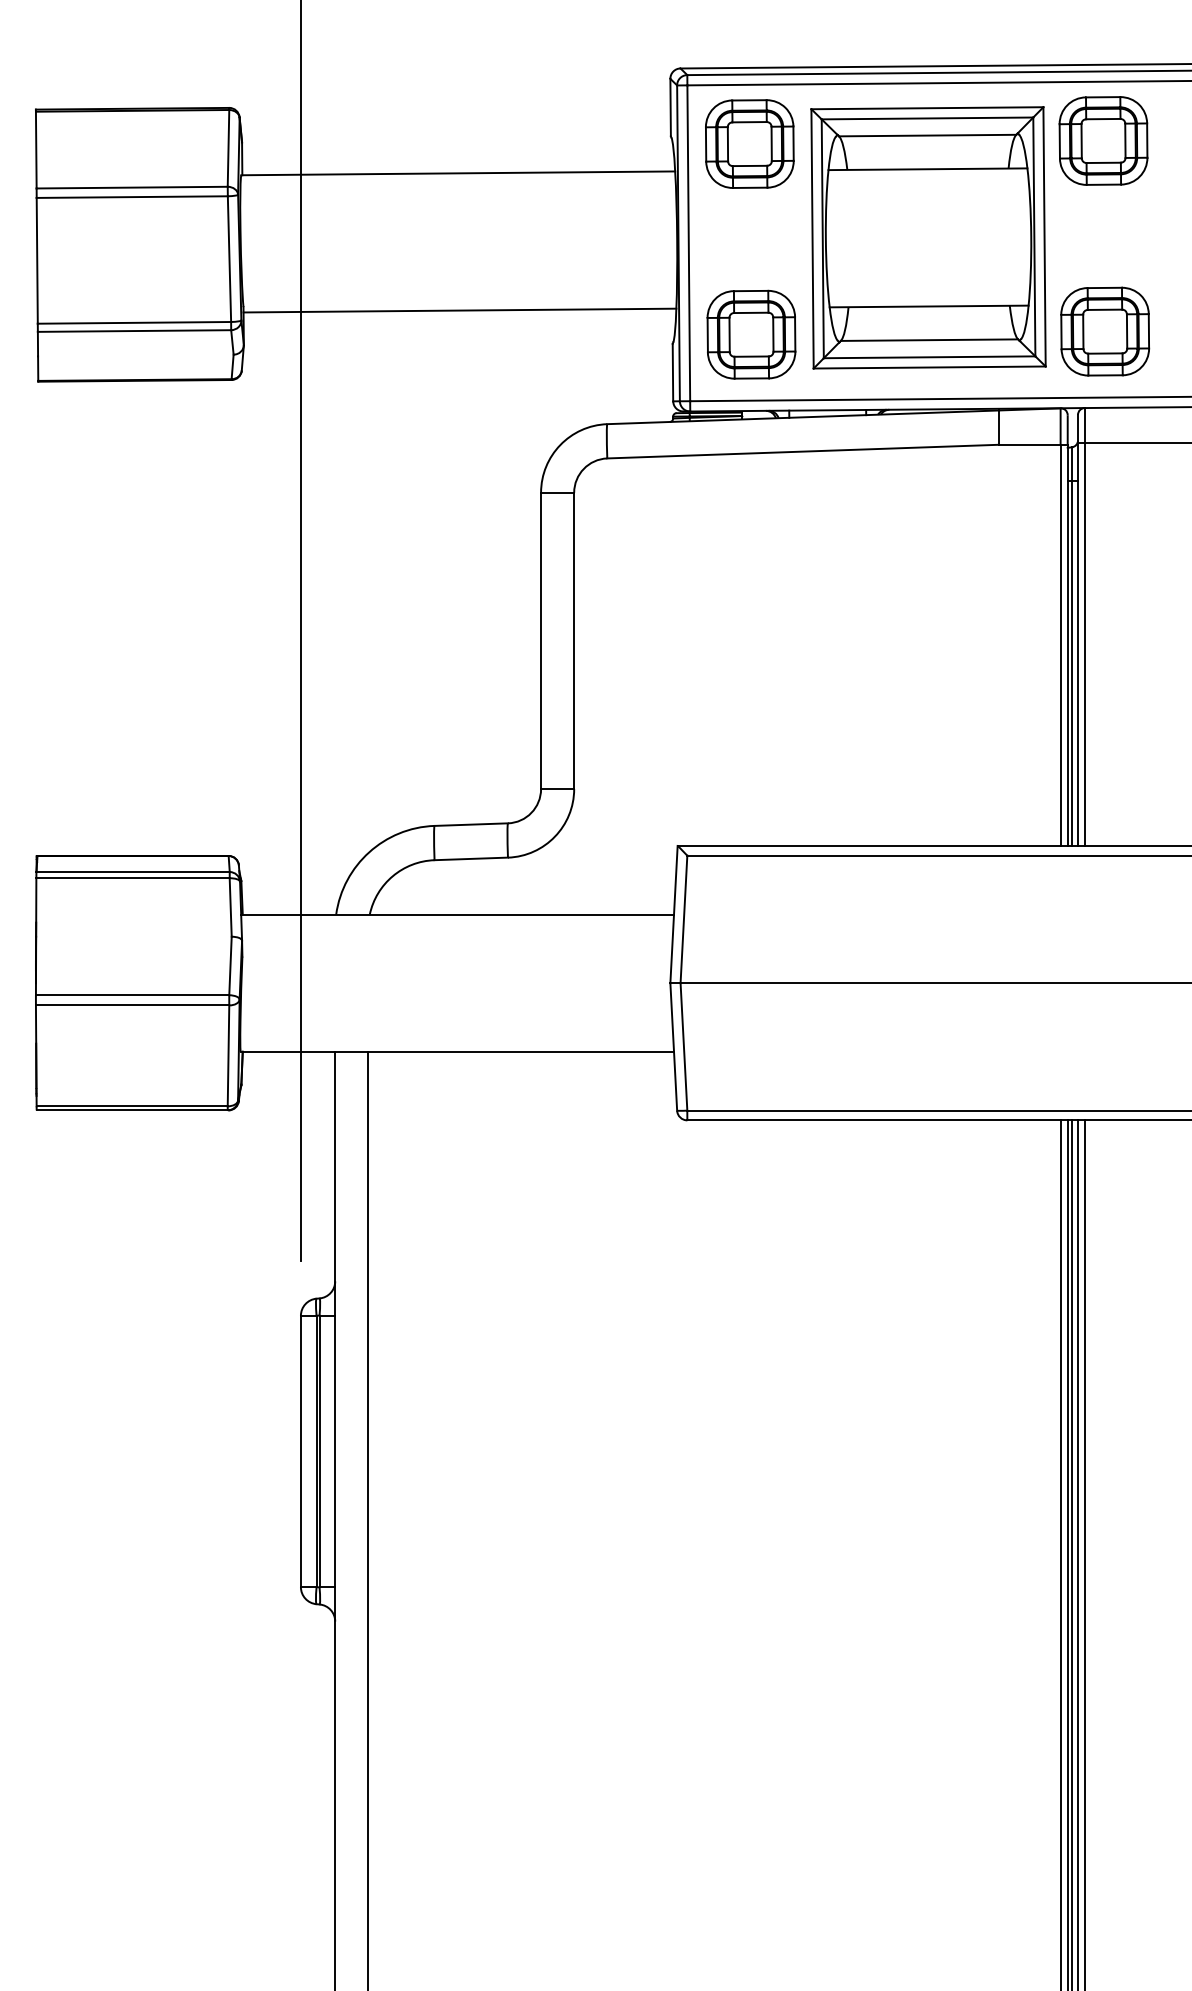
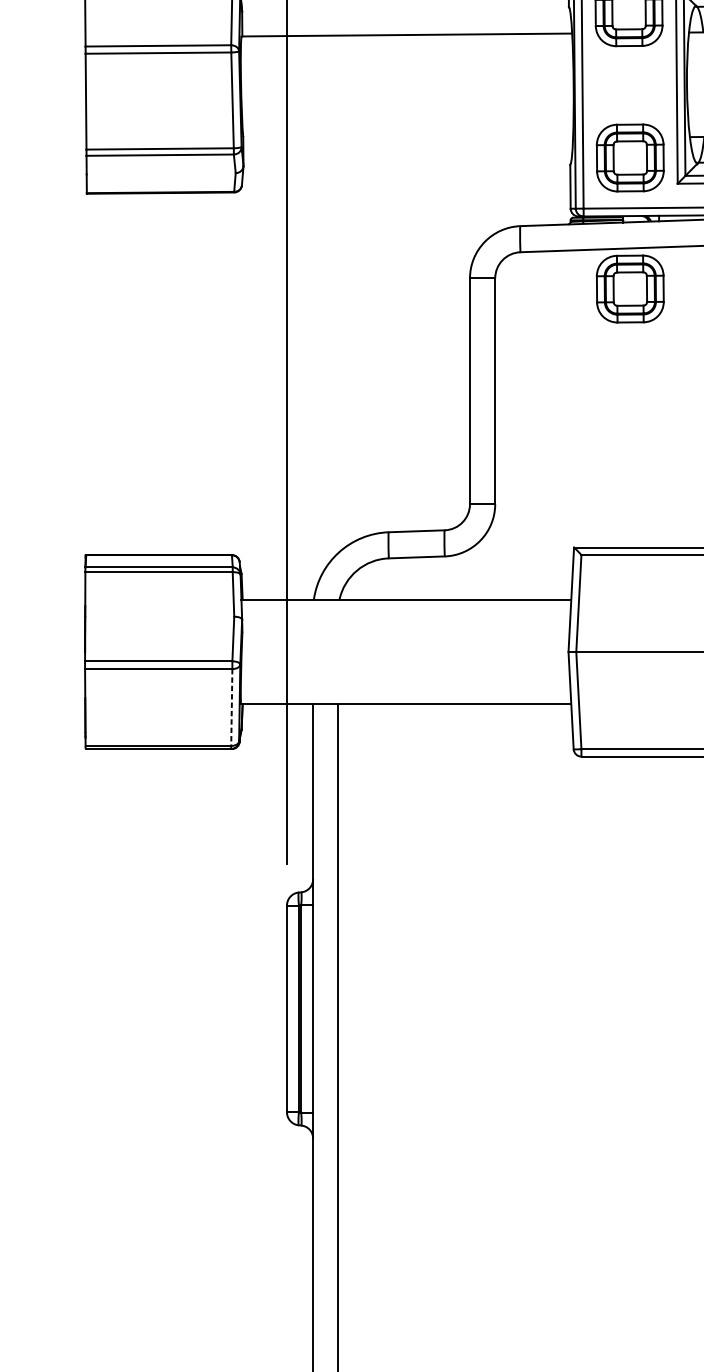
line: (459, 310) -> (407, 139), removed
part: (751, 506) -> (630, 288), added
line: (228, 1056) -> (231, 707), solid -> dashed

